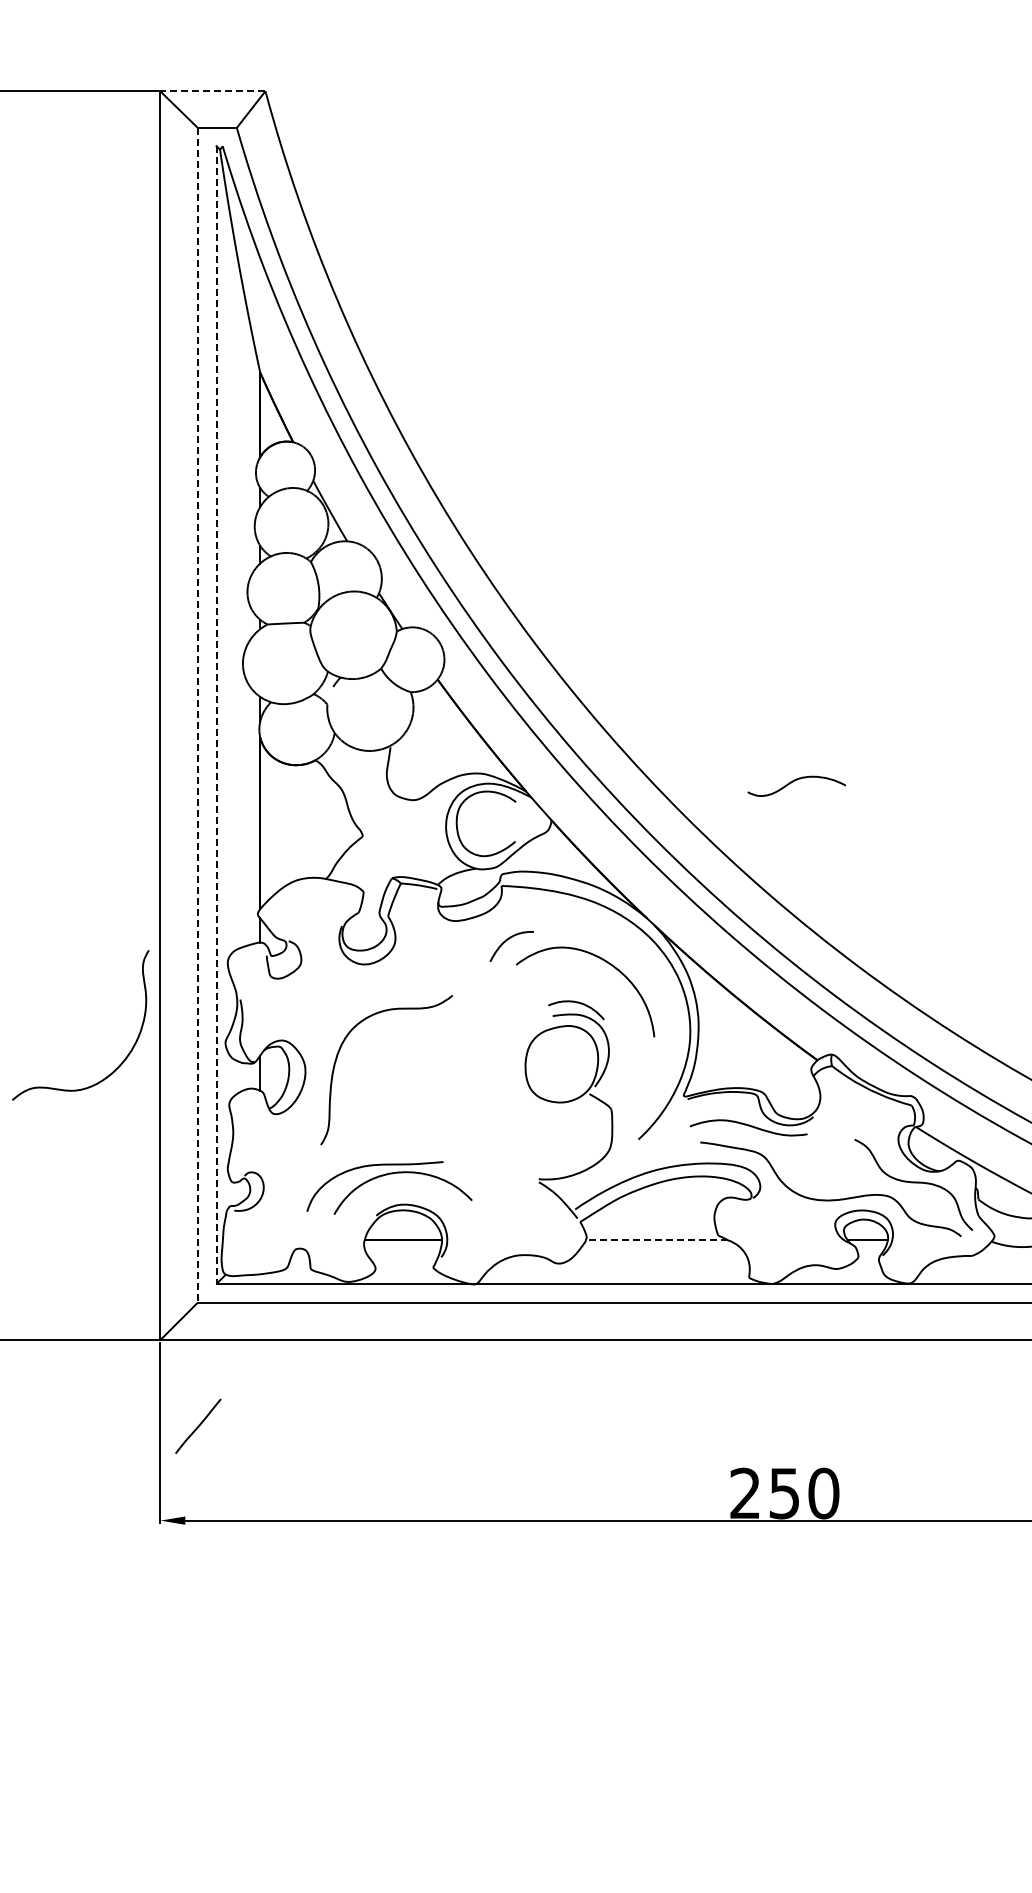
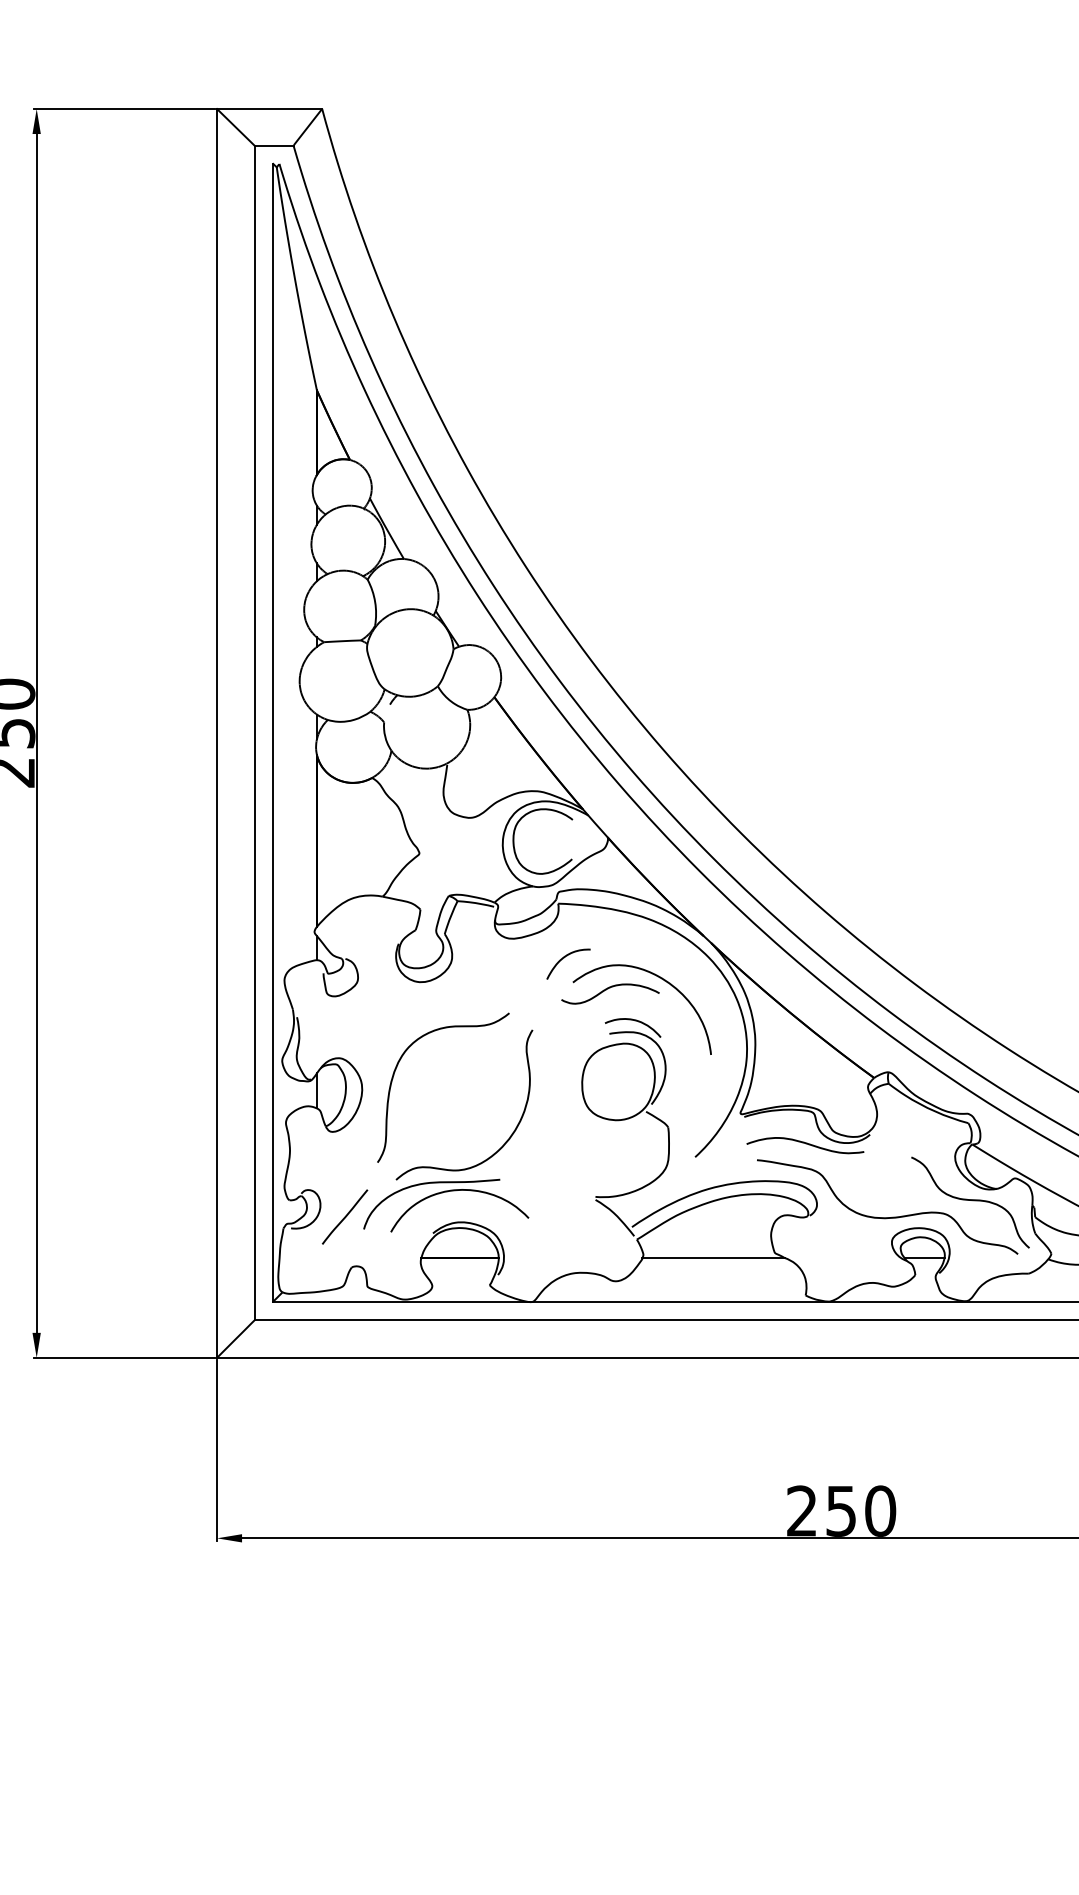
line: (212, 91) -> (269, 109), dashed -> solid
line: (216, 714) -> (273, 732), dashed -> solid
line: (197, 715) -> (254, 733), dashed -> solid
curve: (794, 781) -> (608, 989), moved
curve: (120, 1062) -> (504, 1142), moved
line: (656, 1239) -> (713, 1257), dashed -> solid
line: (198, 1425) -> (345, 1216), moved

